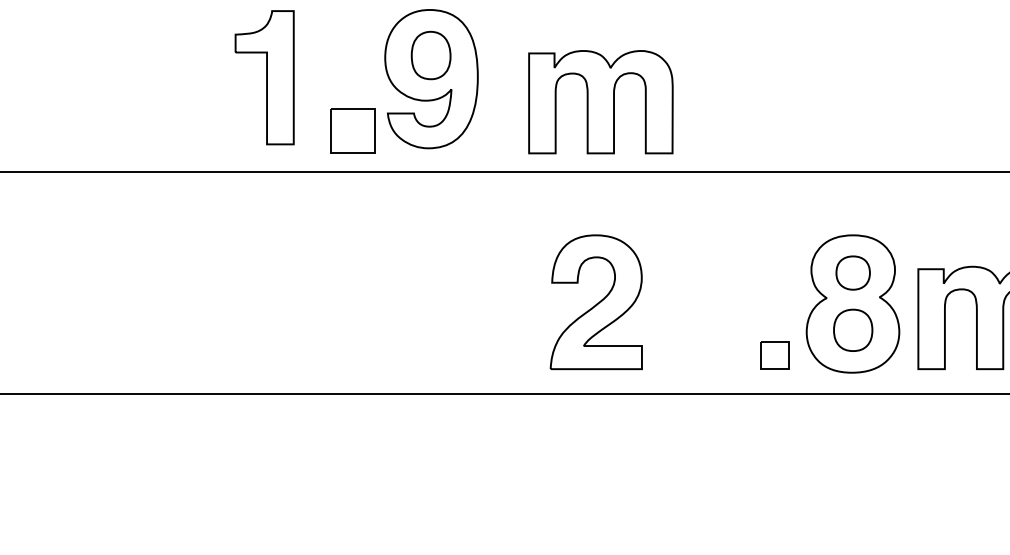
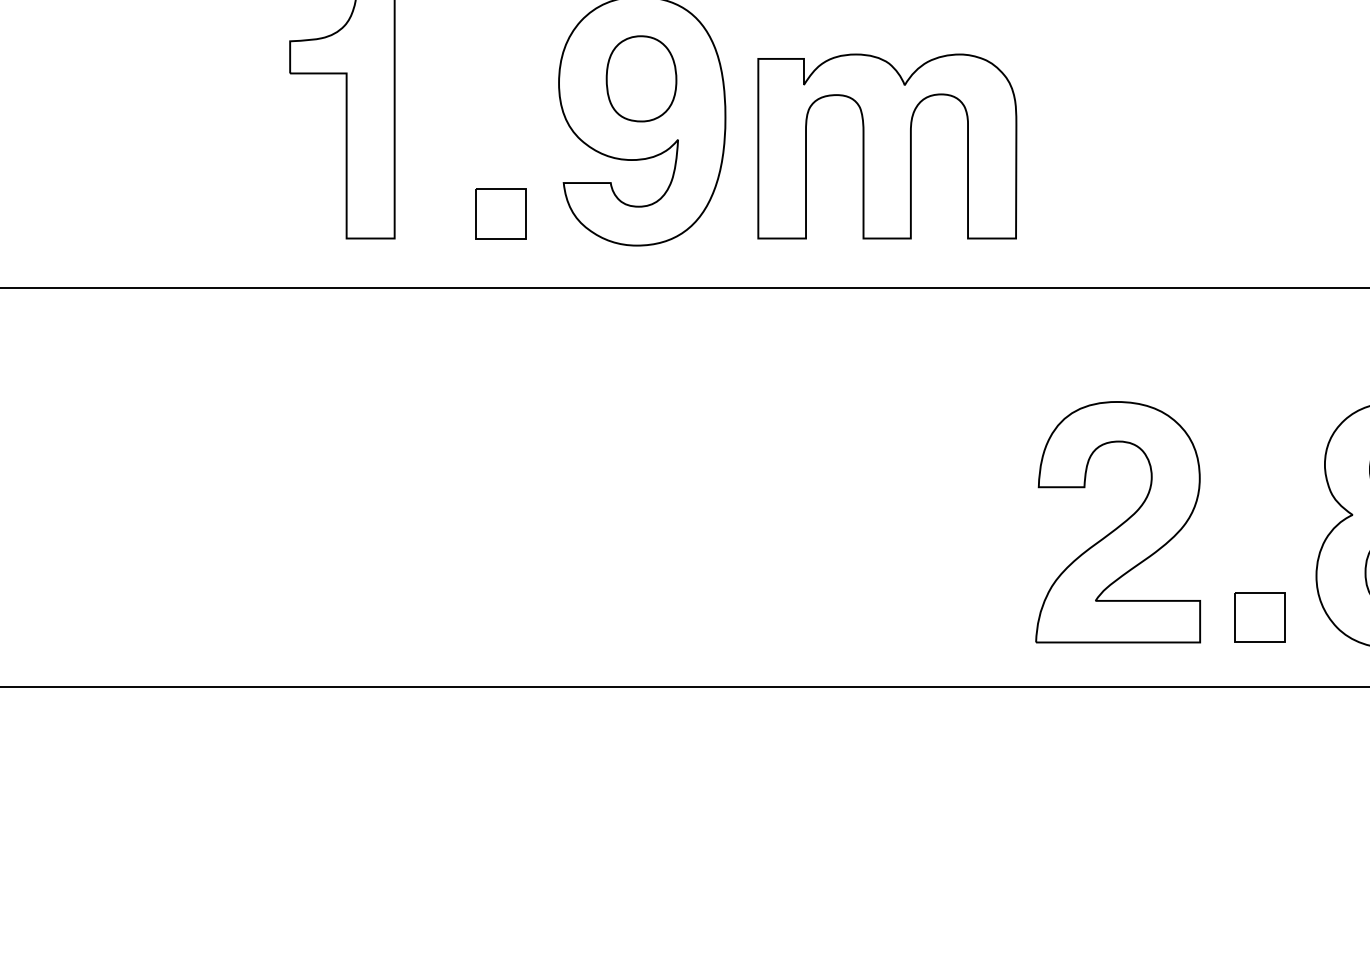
part: (600, 102) -> (886, 147), moved
part: (352, 130) -> (500, 213), size x0.62
part: (595, 302) -> (1116, 522), moved

